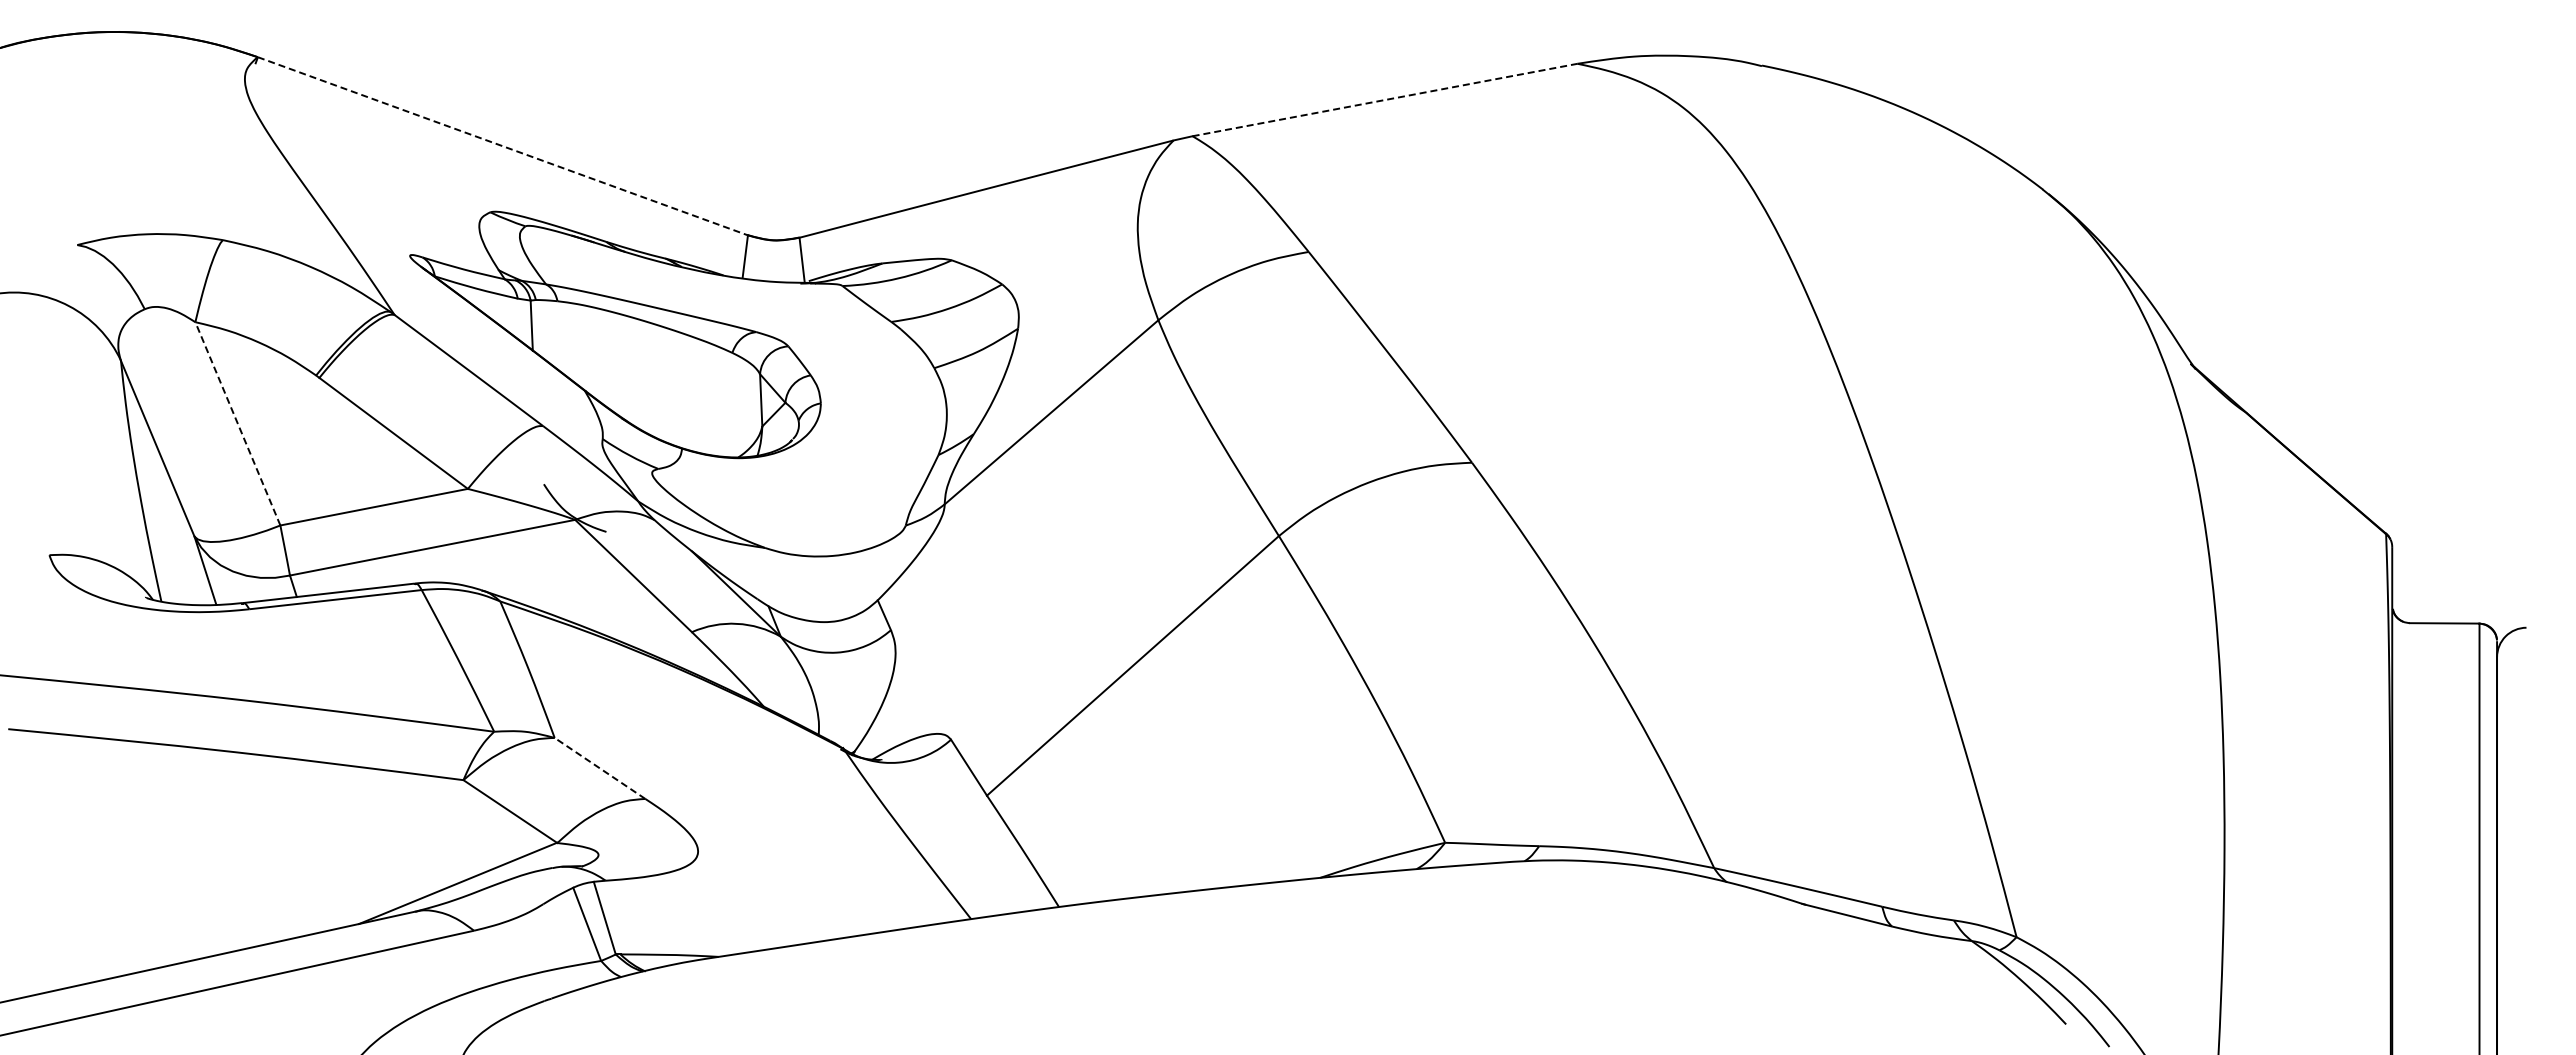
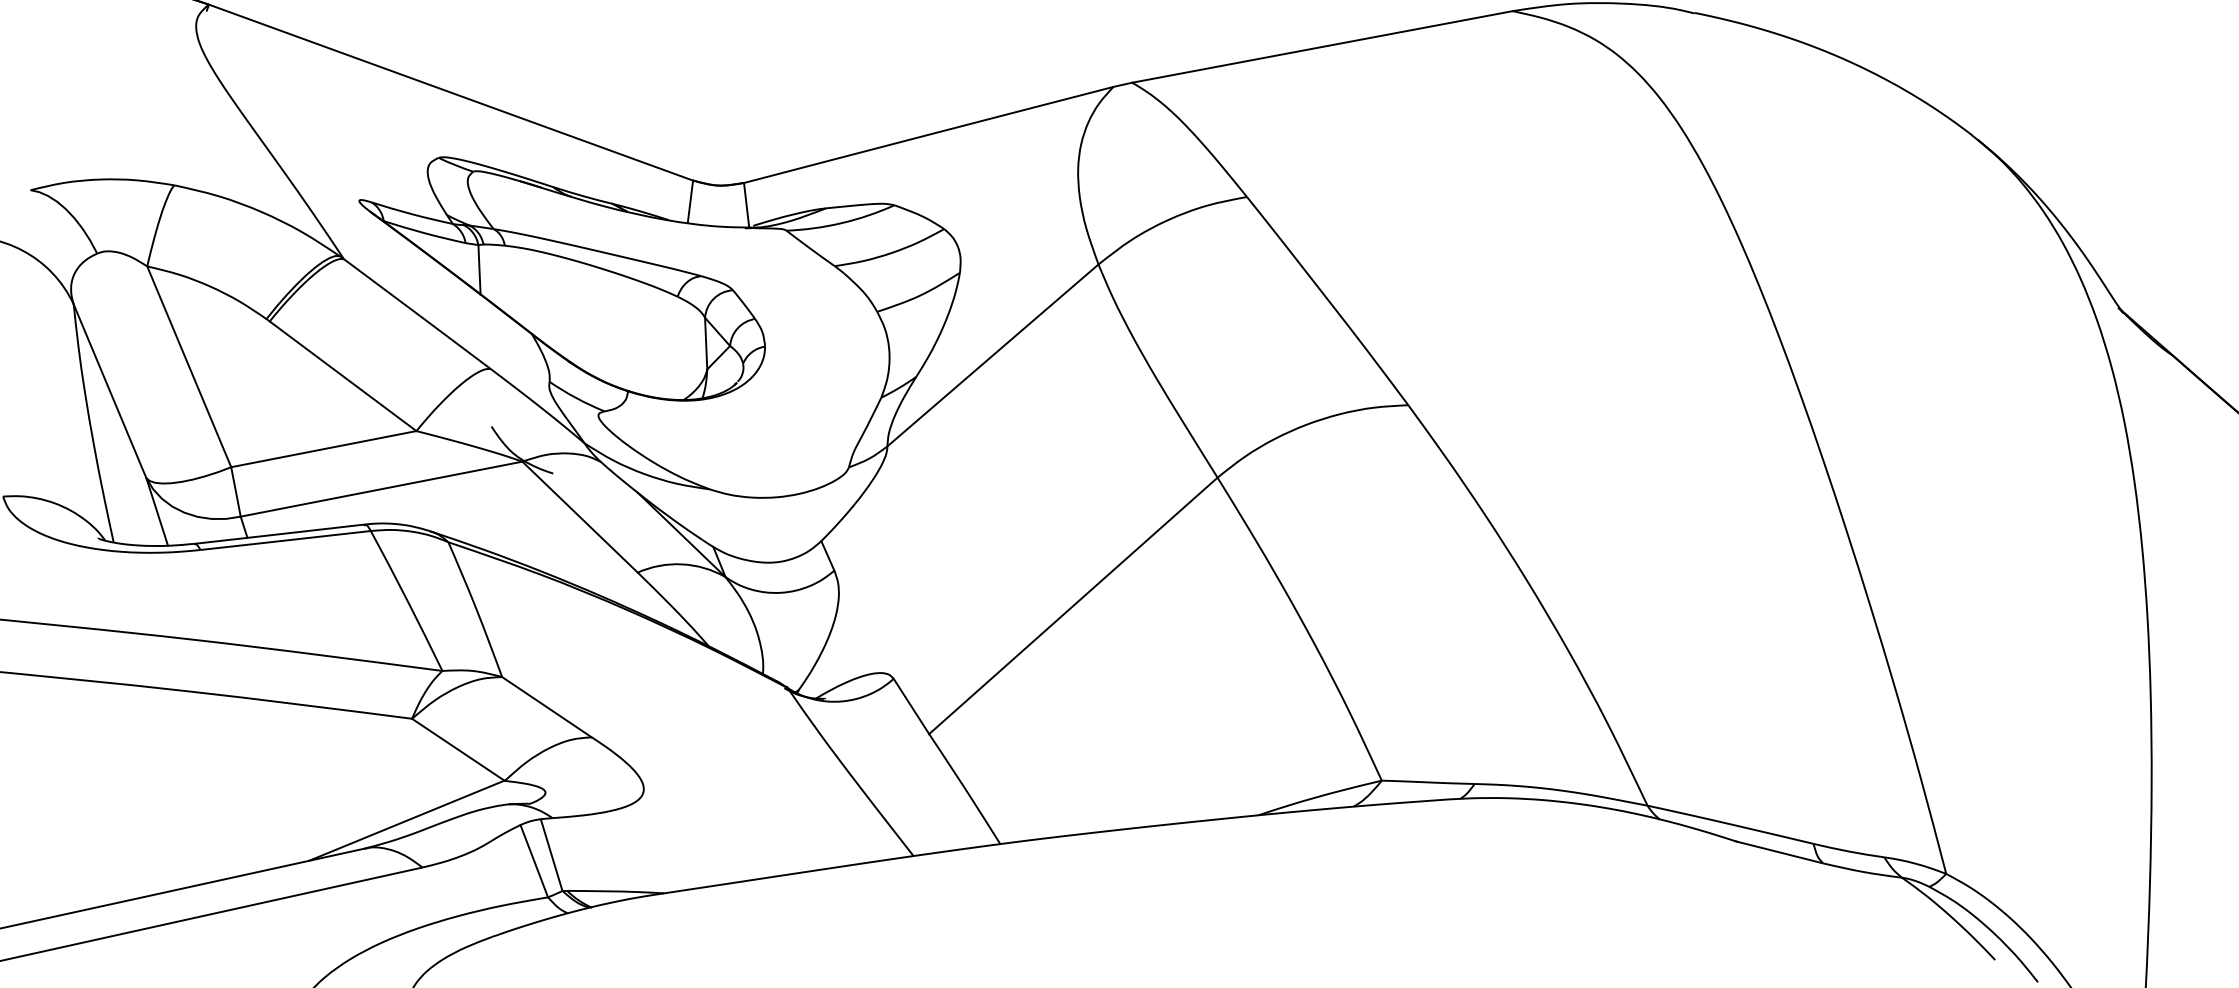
line: (1385, 100) -> (1322, 47), dashed -> solid
line: (502, 146) -> (450, 92), dashed -> solid
line: (237, 423) -> (188, 366), dashed -> solid
line: (600, 768) -> (547, 707), dashed -> solid

